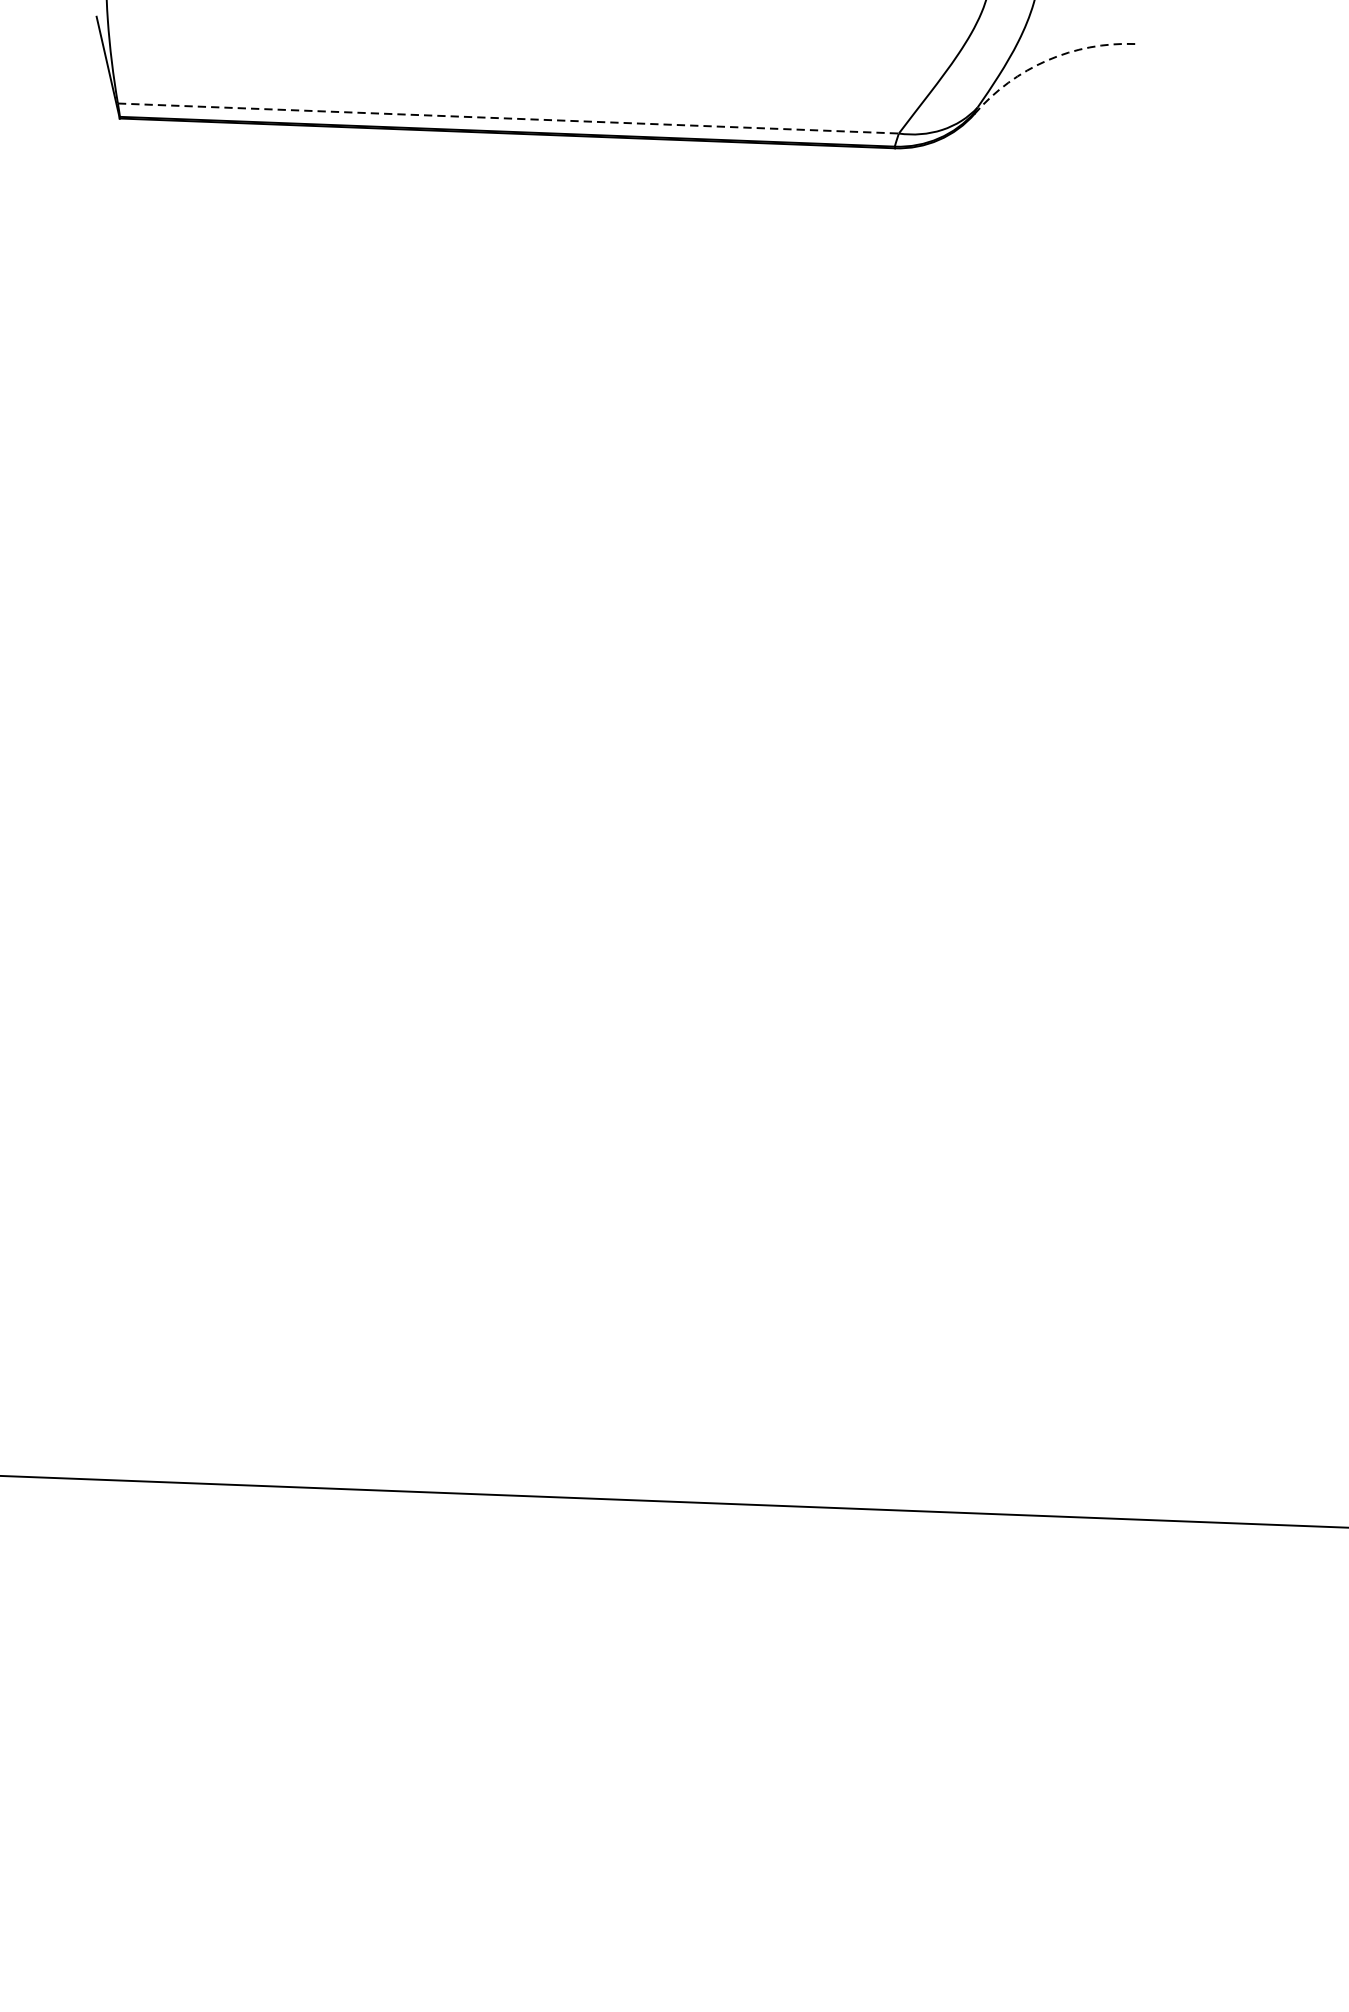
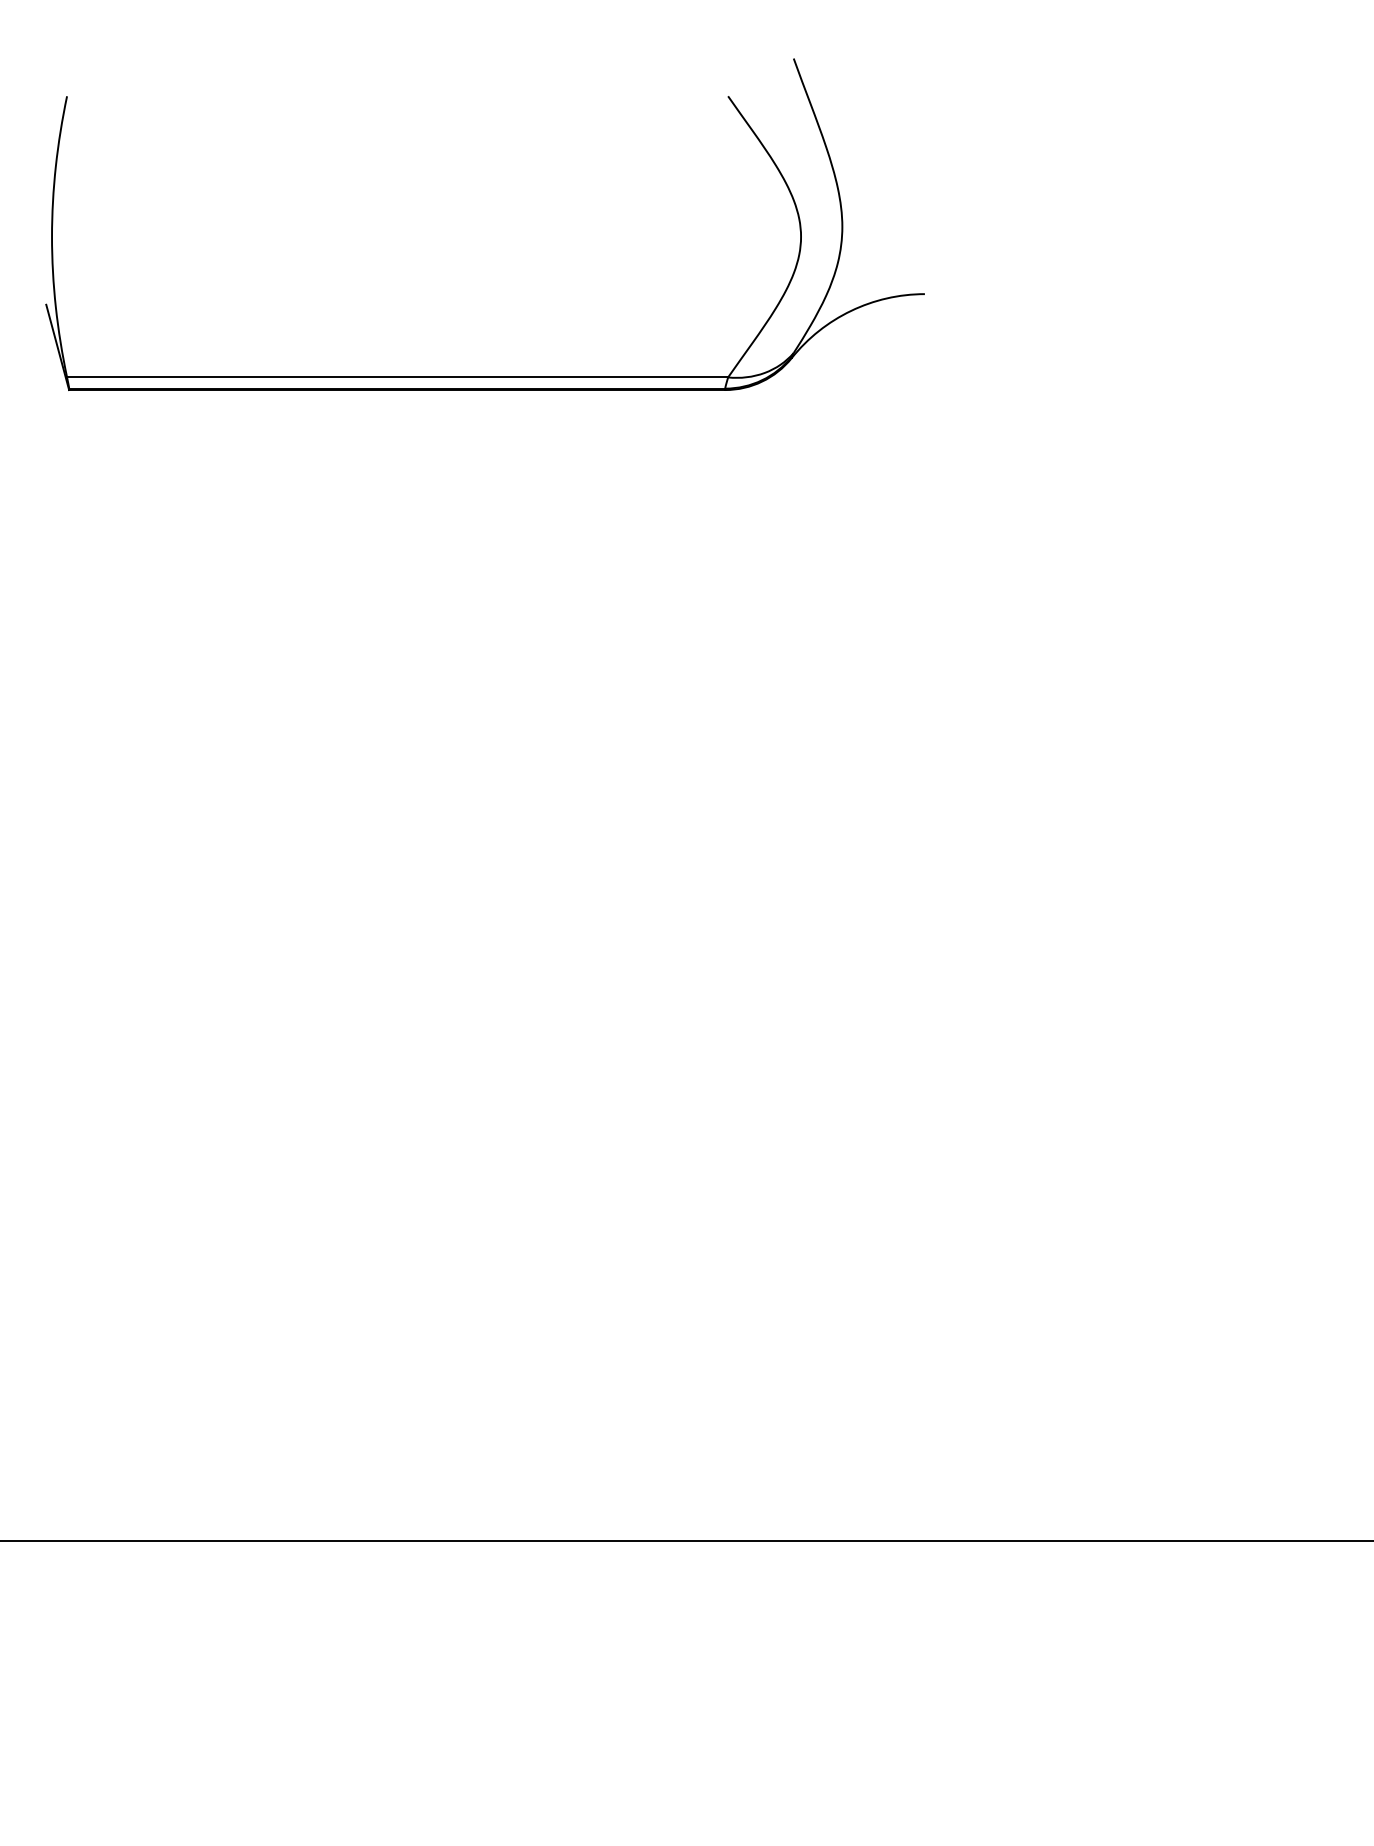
arc: (1047, 60) -> (851, 310), dashed -> solid
line: (508, 118) -> (397, 377), dashed -> solid

